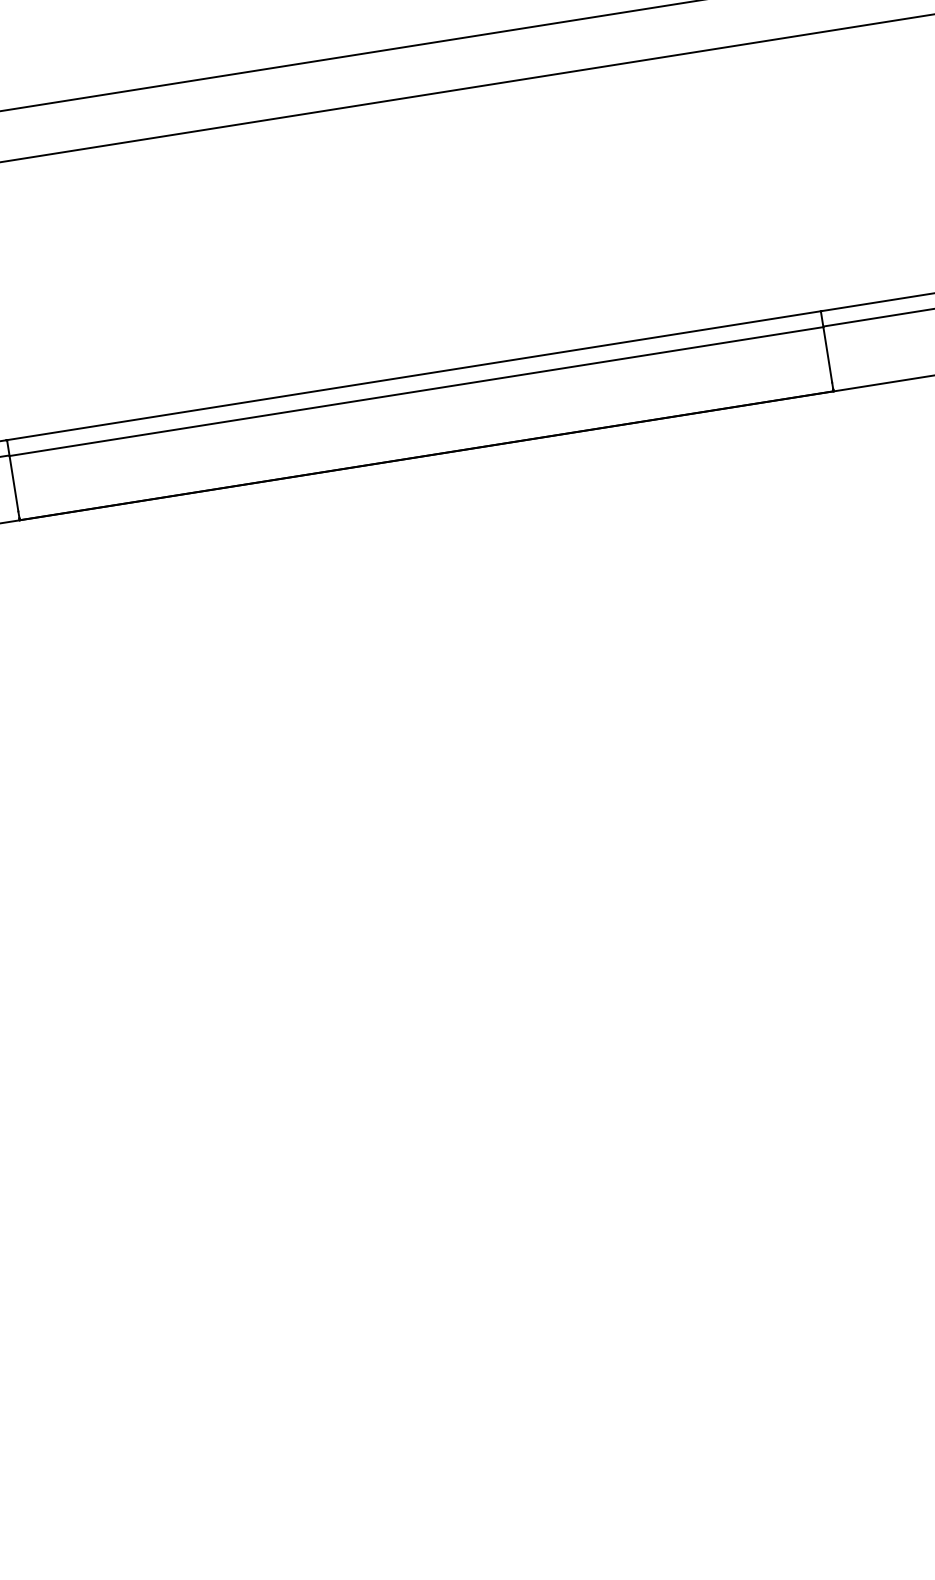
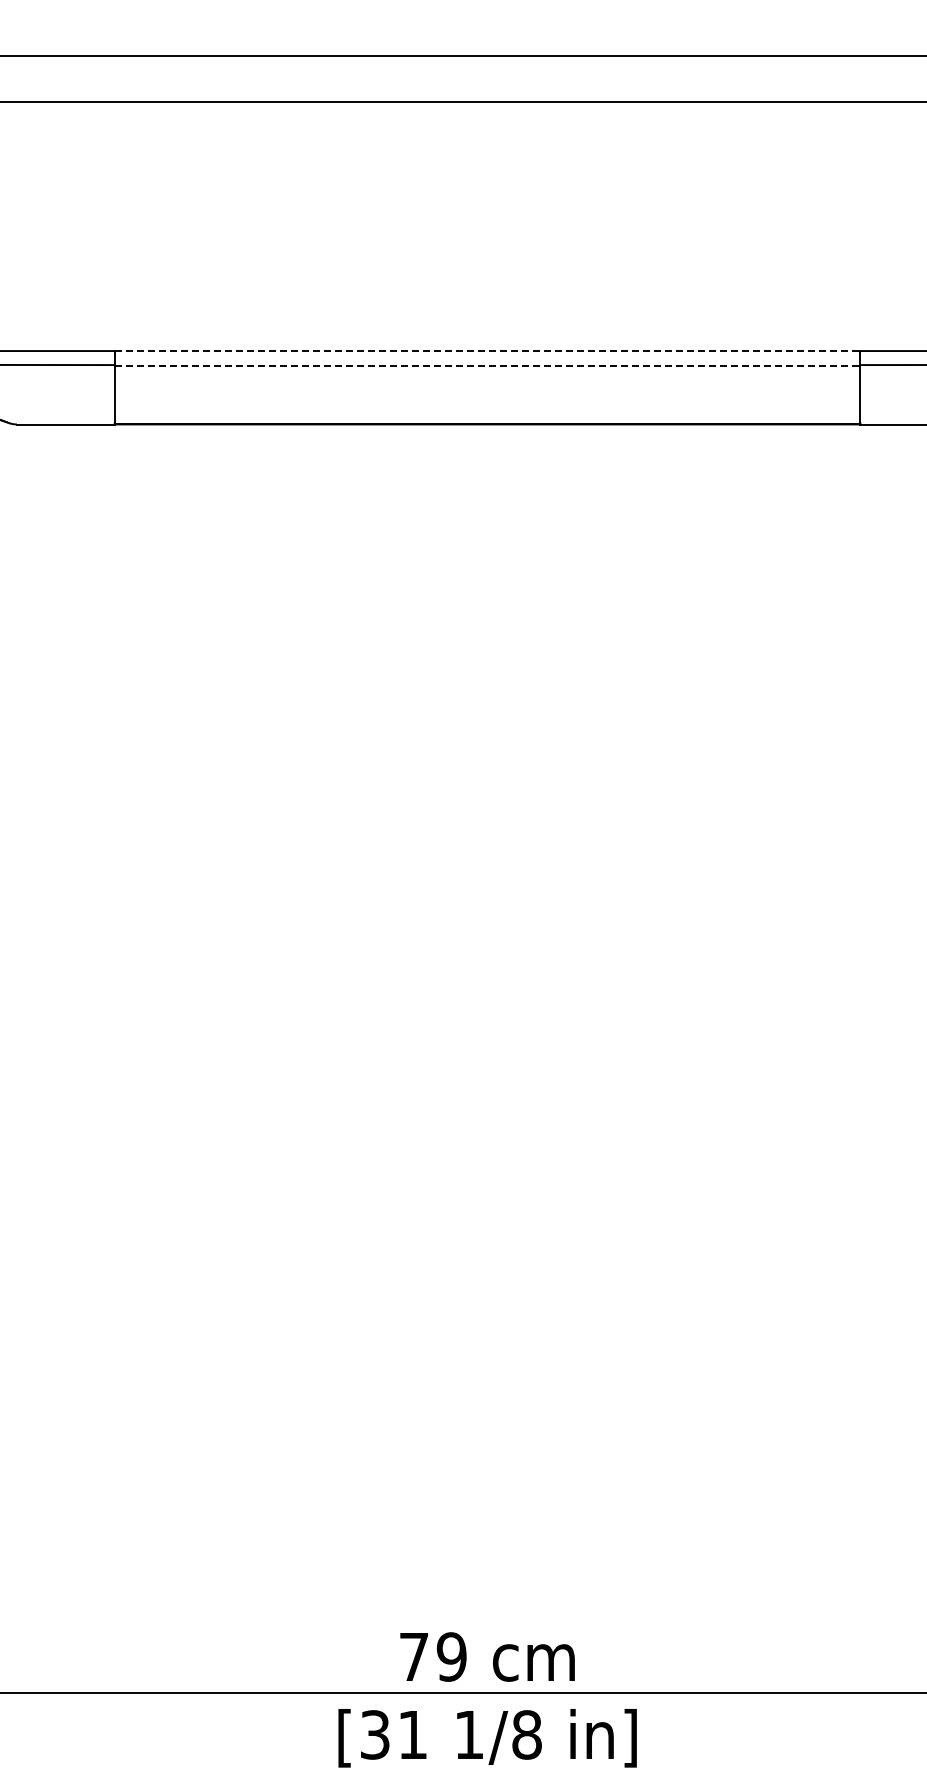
line: (413, 376) -> (487, 351), solid -> dashed
line: (416, 391) -> (487, 365), solid -> dashed

